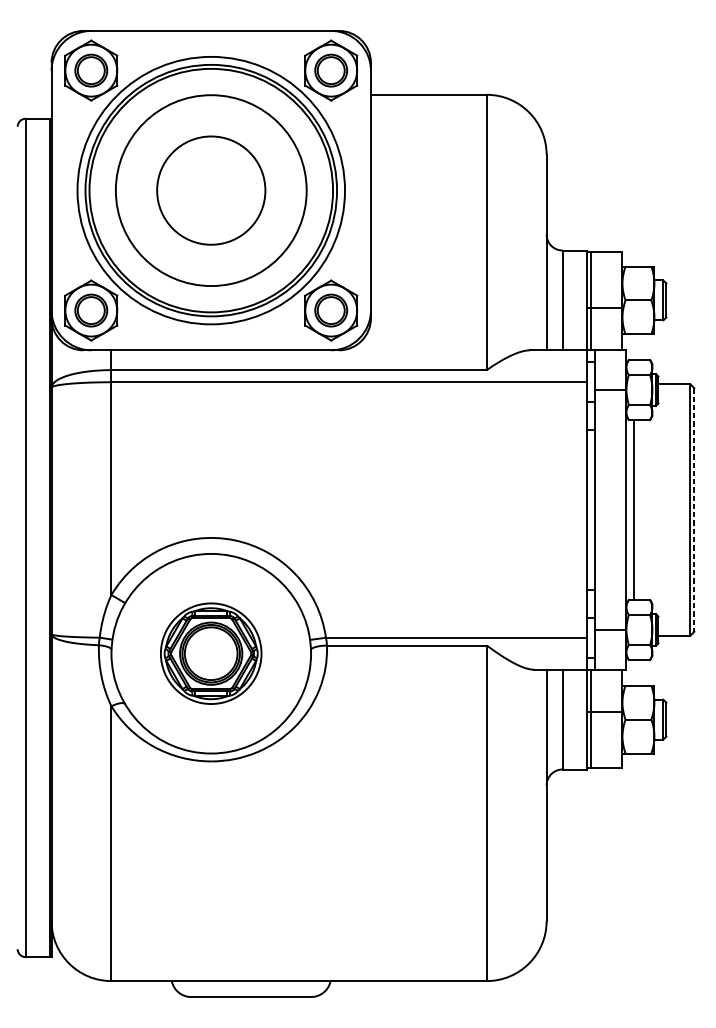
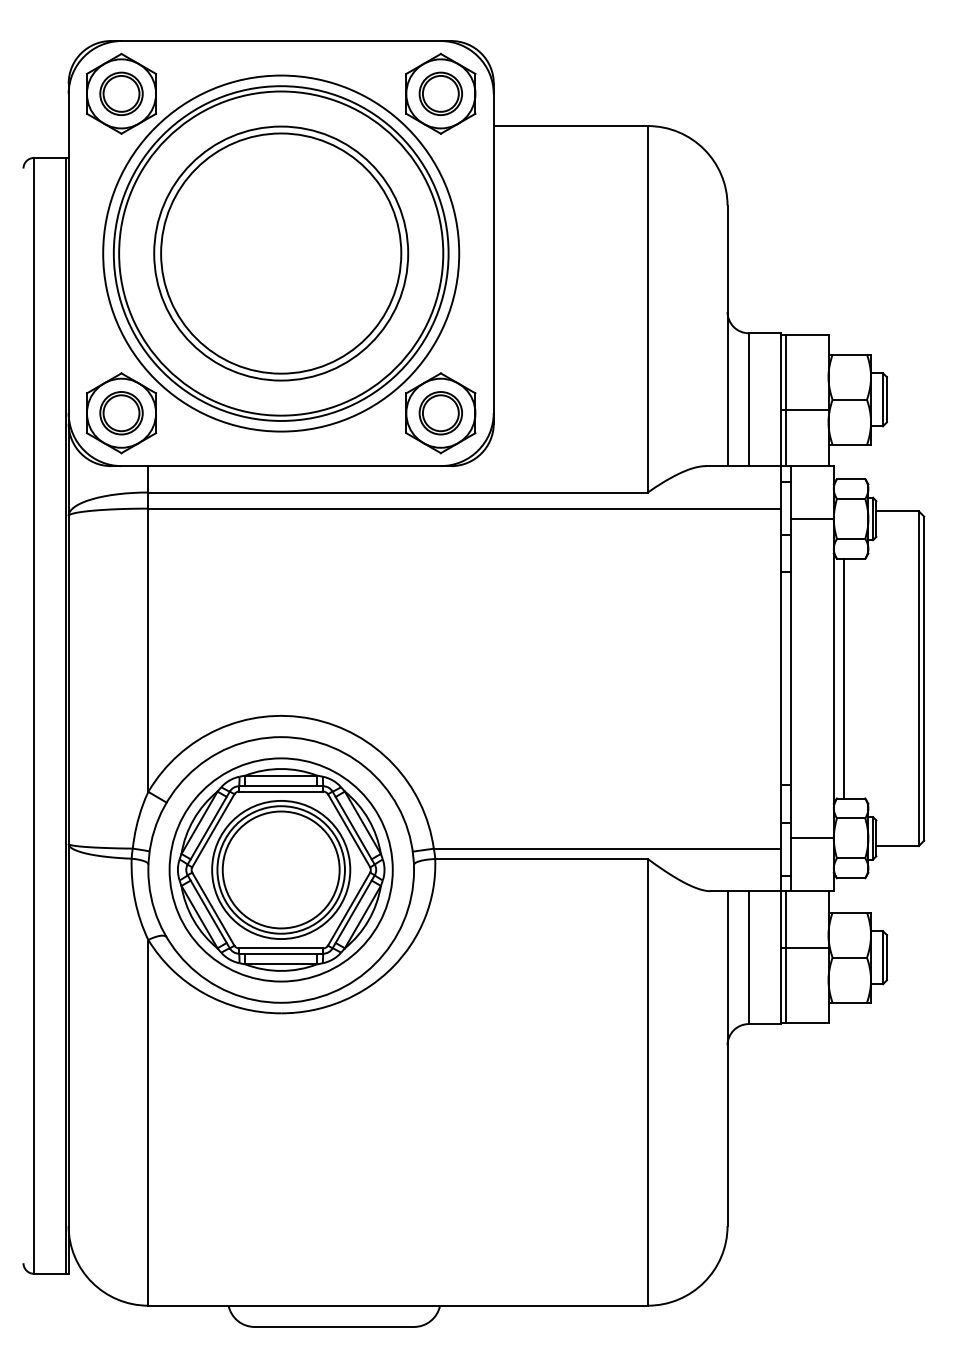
circle: (211, 190) -> (281, 253), size x1.67
line: (694, 510) -> (924, 679), dashed -> solid
part: (210, 653) -> (280, 869), size x1.67

